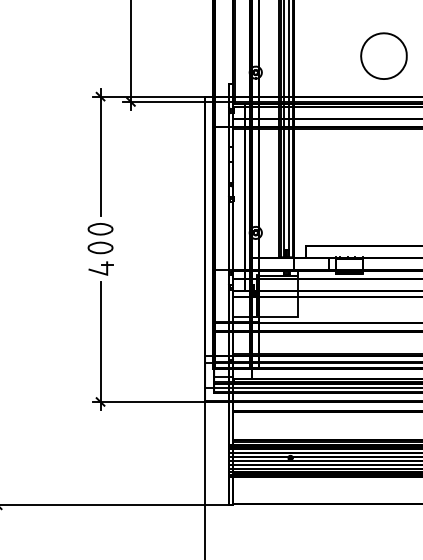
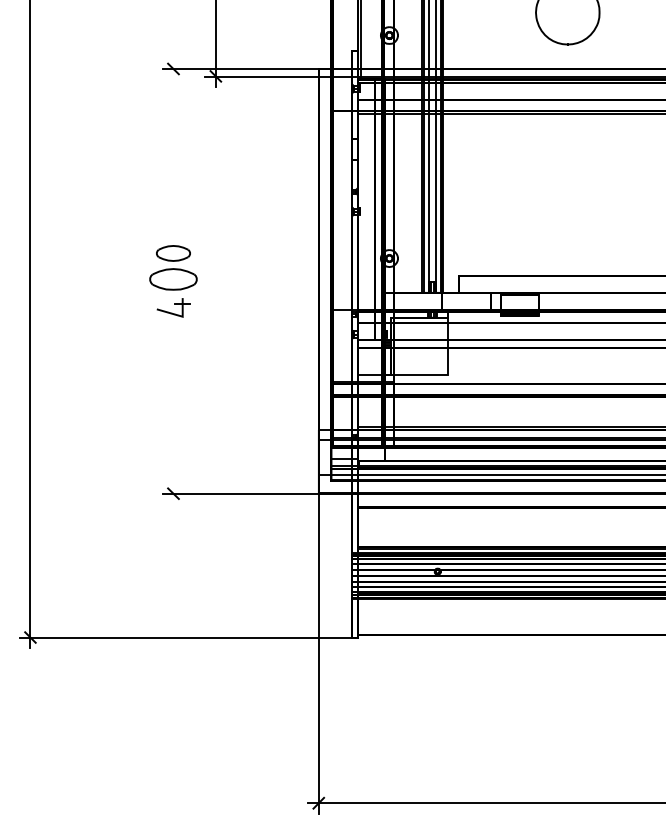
line: (100, 152) -> (173, 146), removed
part: (100, 247) -> (173, 279), size x1.4
line: (100, 345) -> (173, 415), removed

